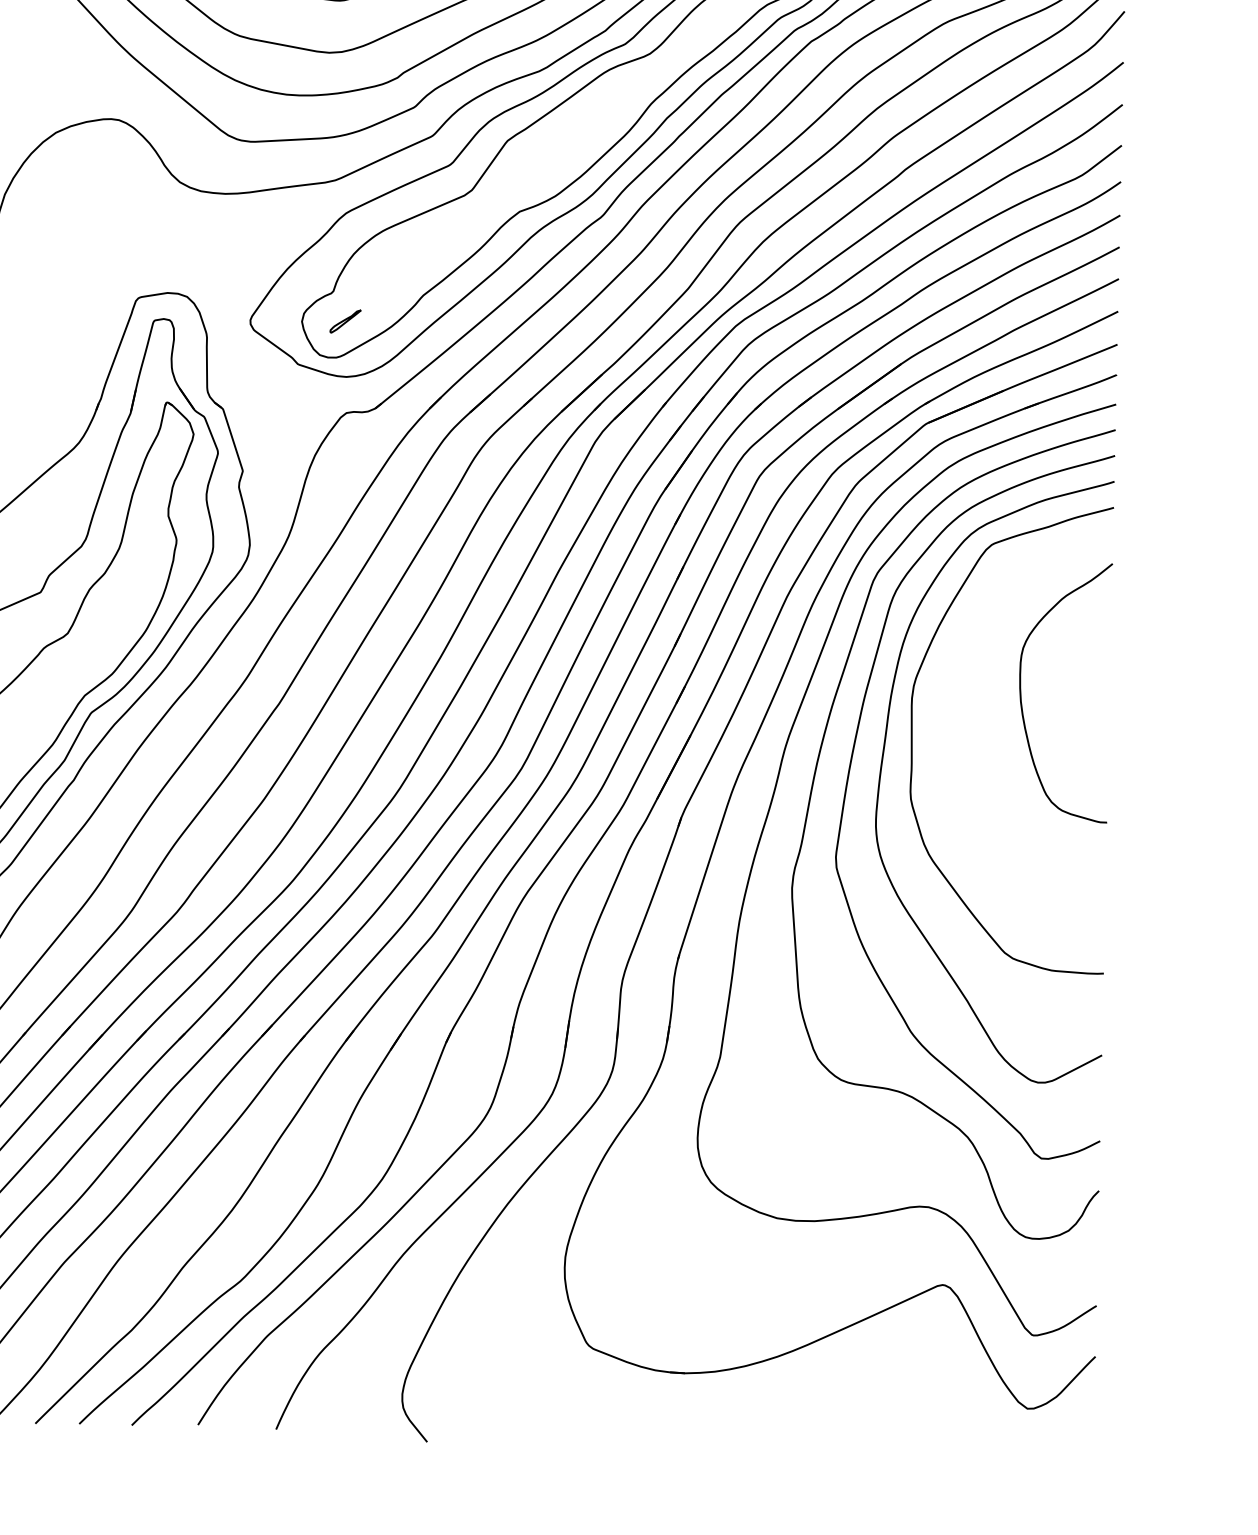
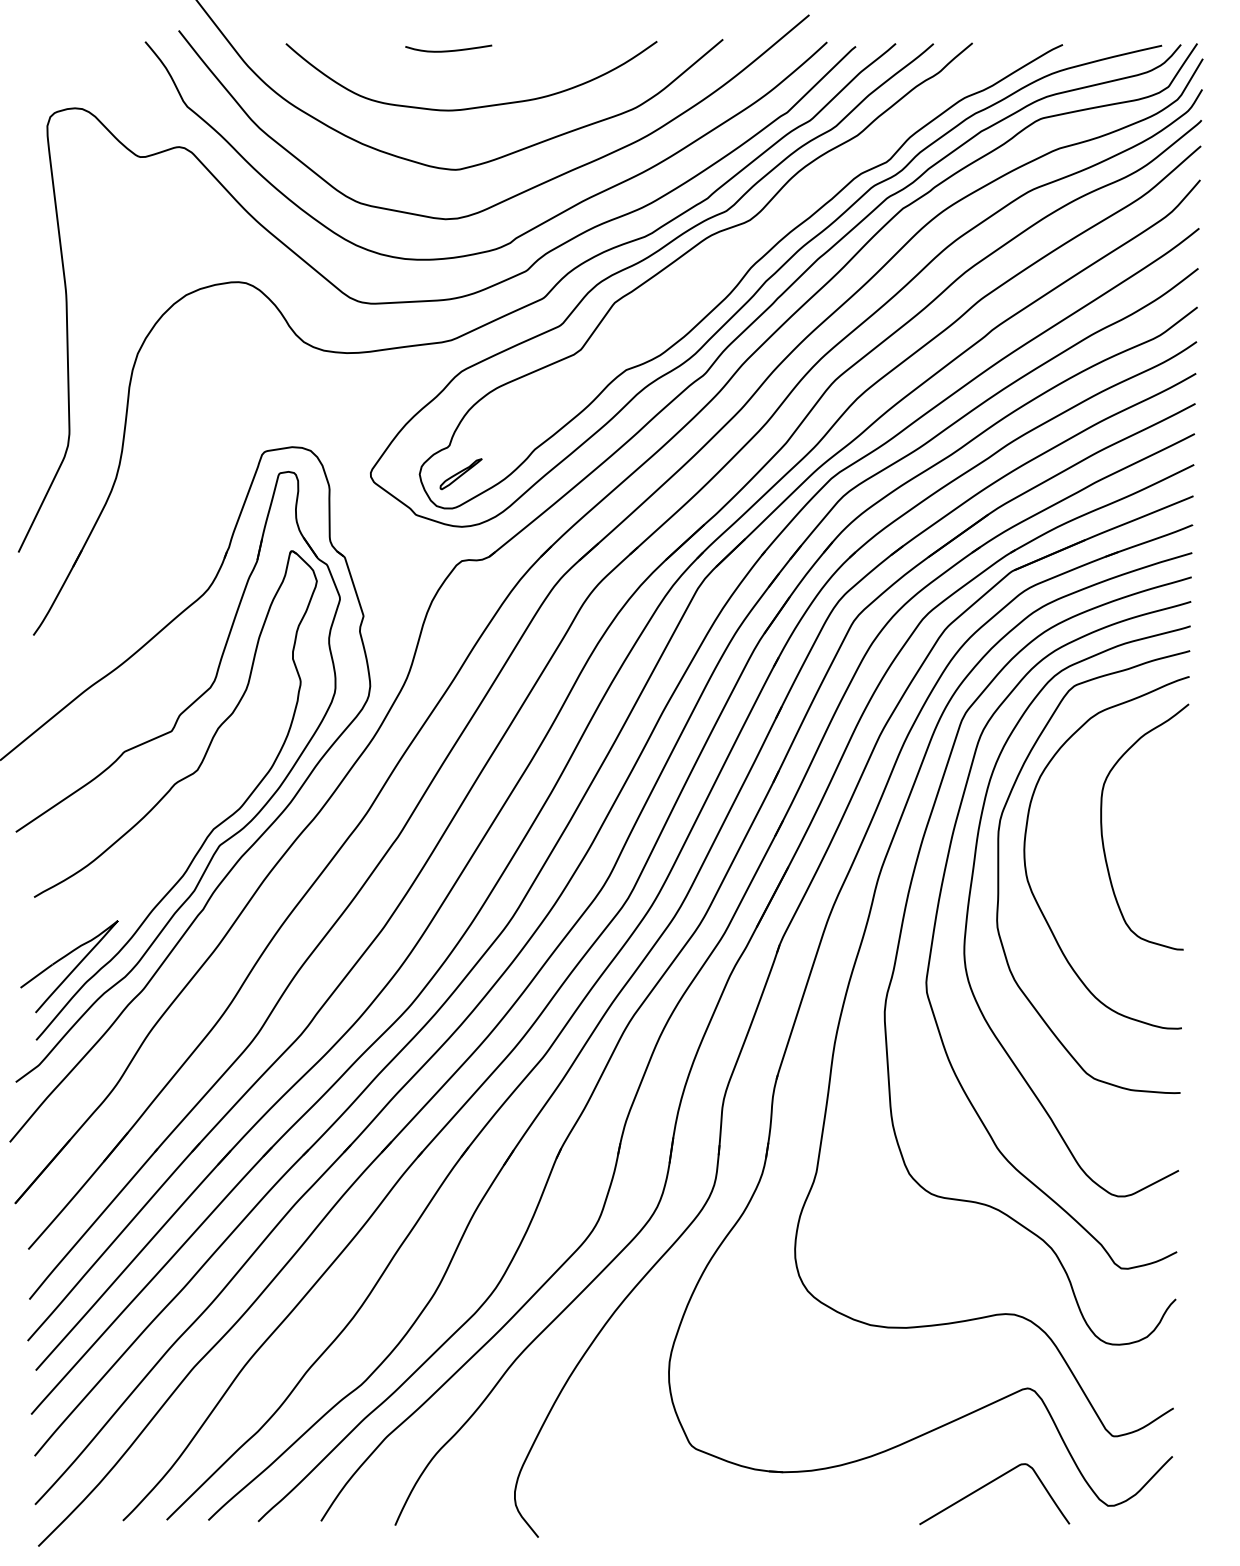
part: (344, 321) -> (460, 474), size x1.43
curve: (940, 720) -> (1025, 852), added
curve: (902, 1386) -> (989, 1484), added

